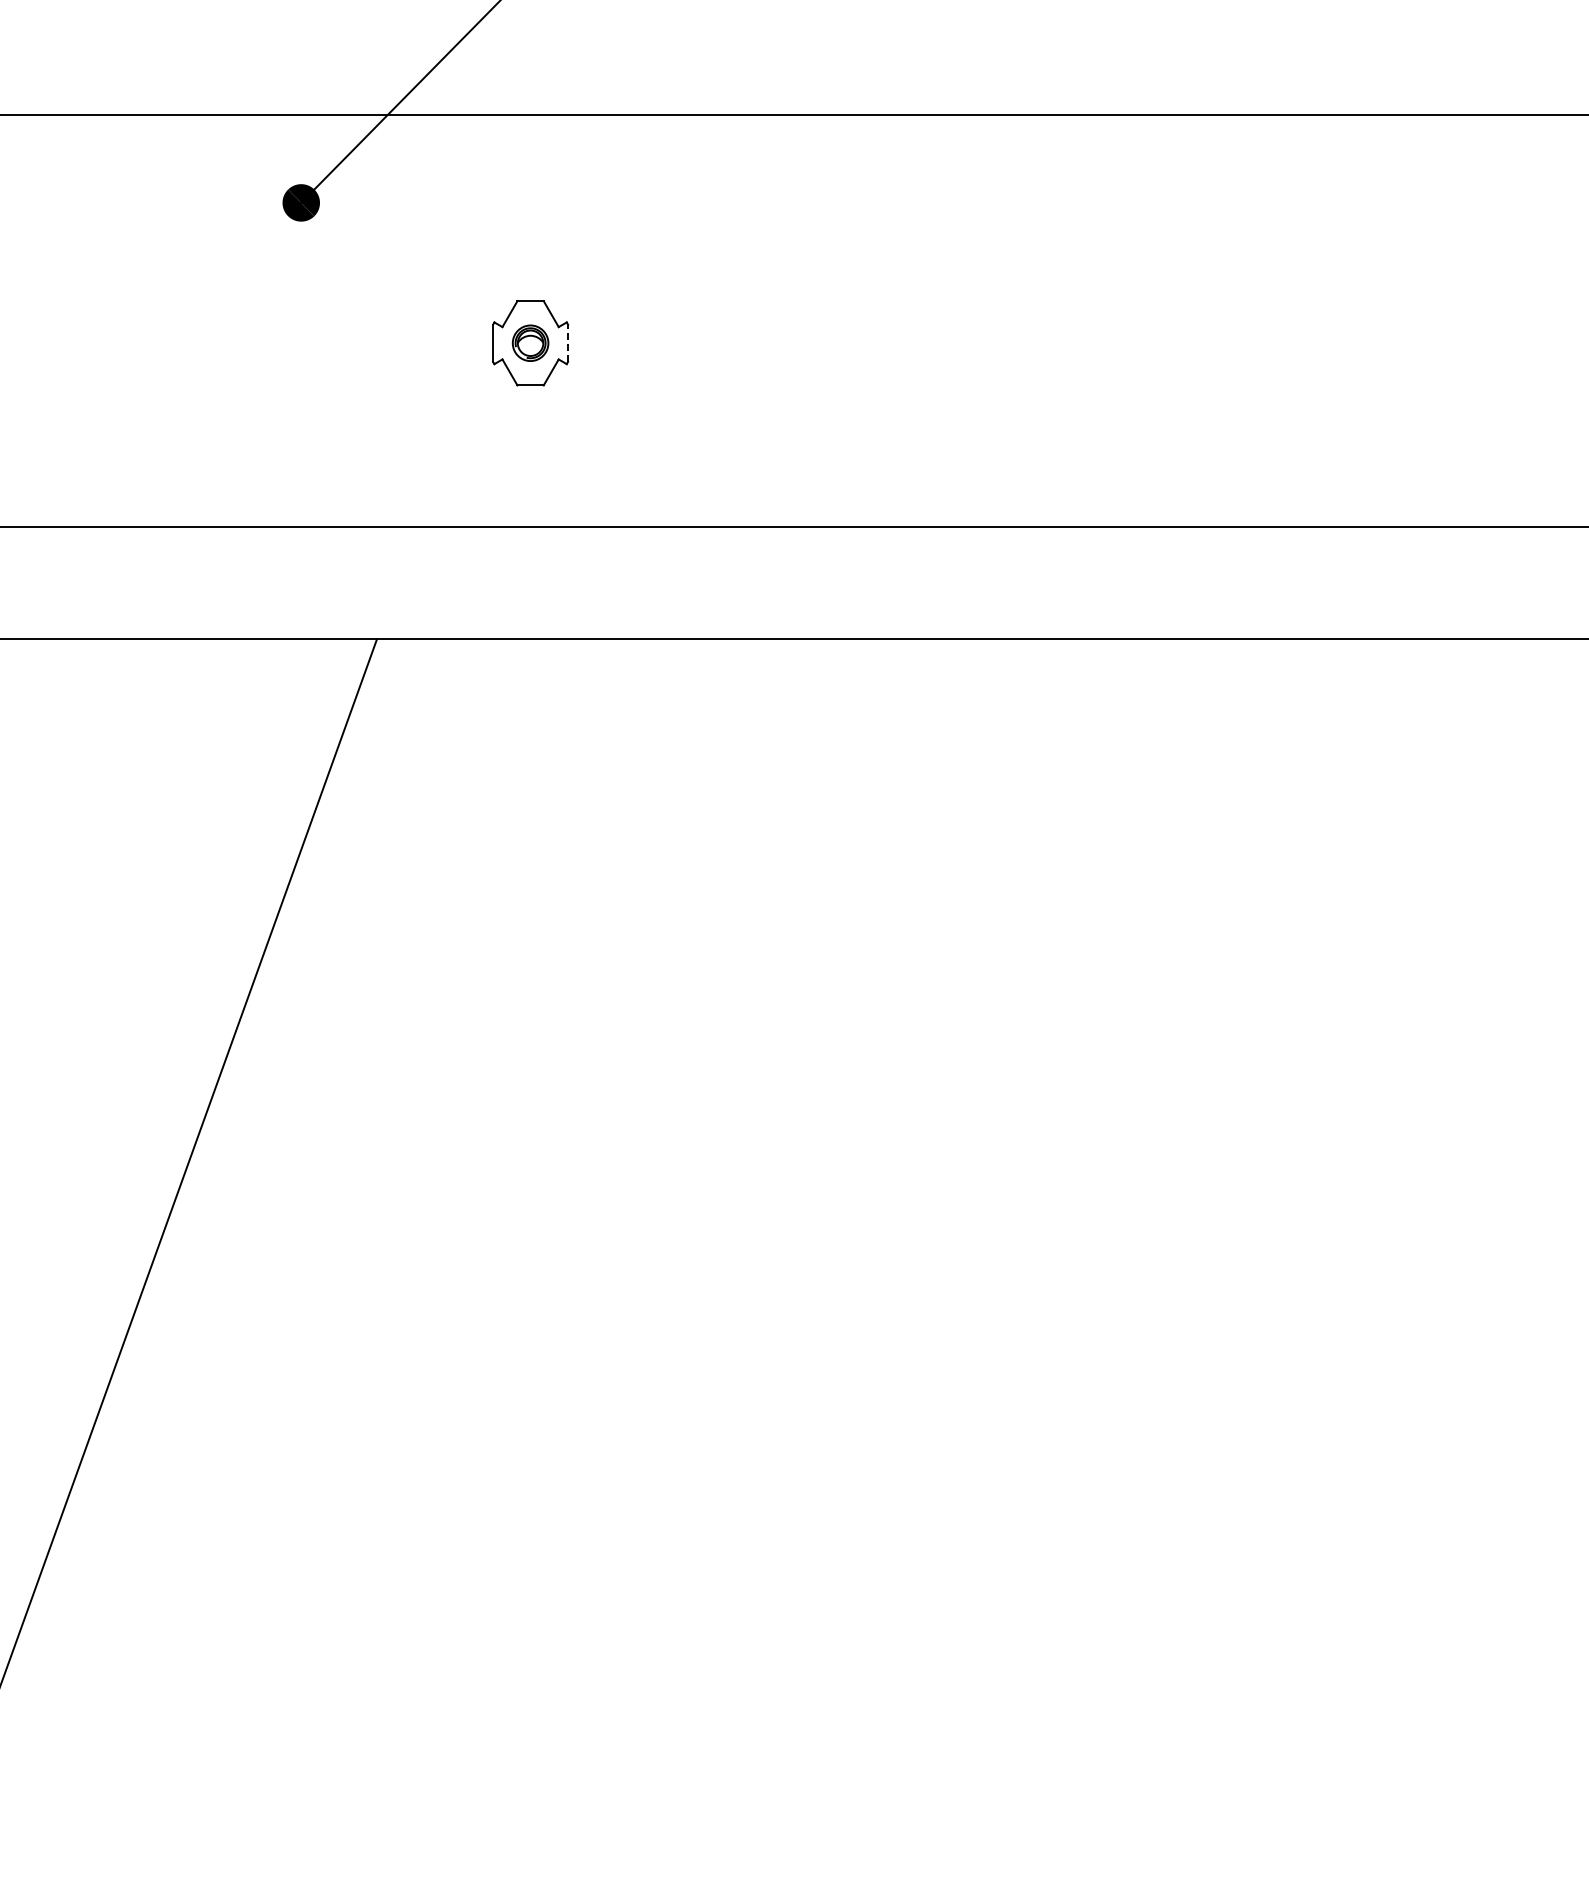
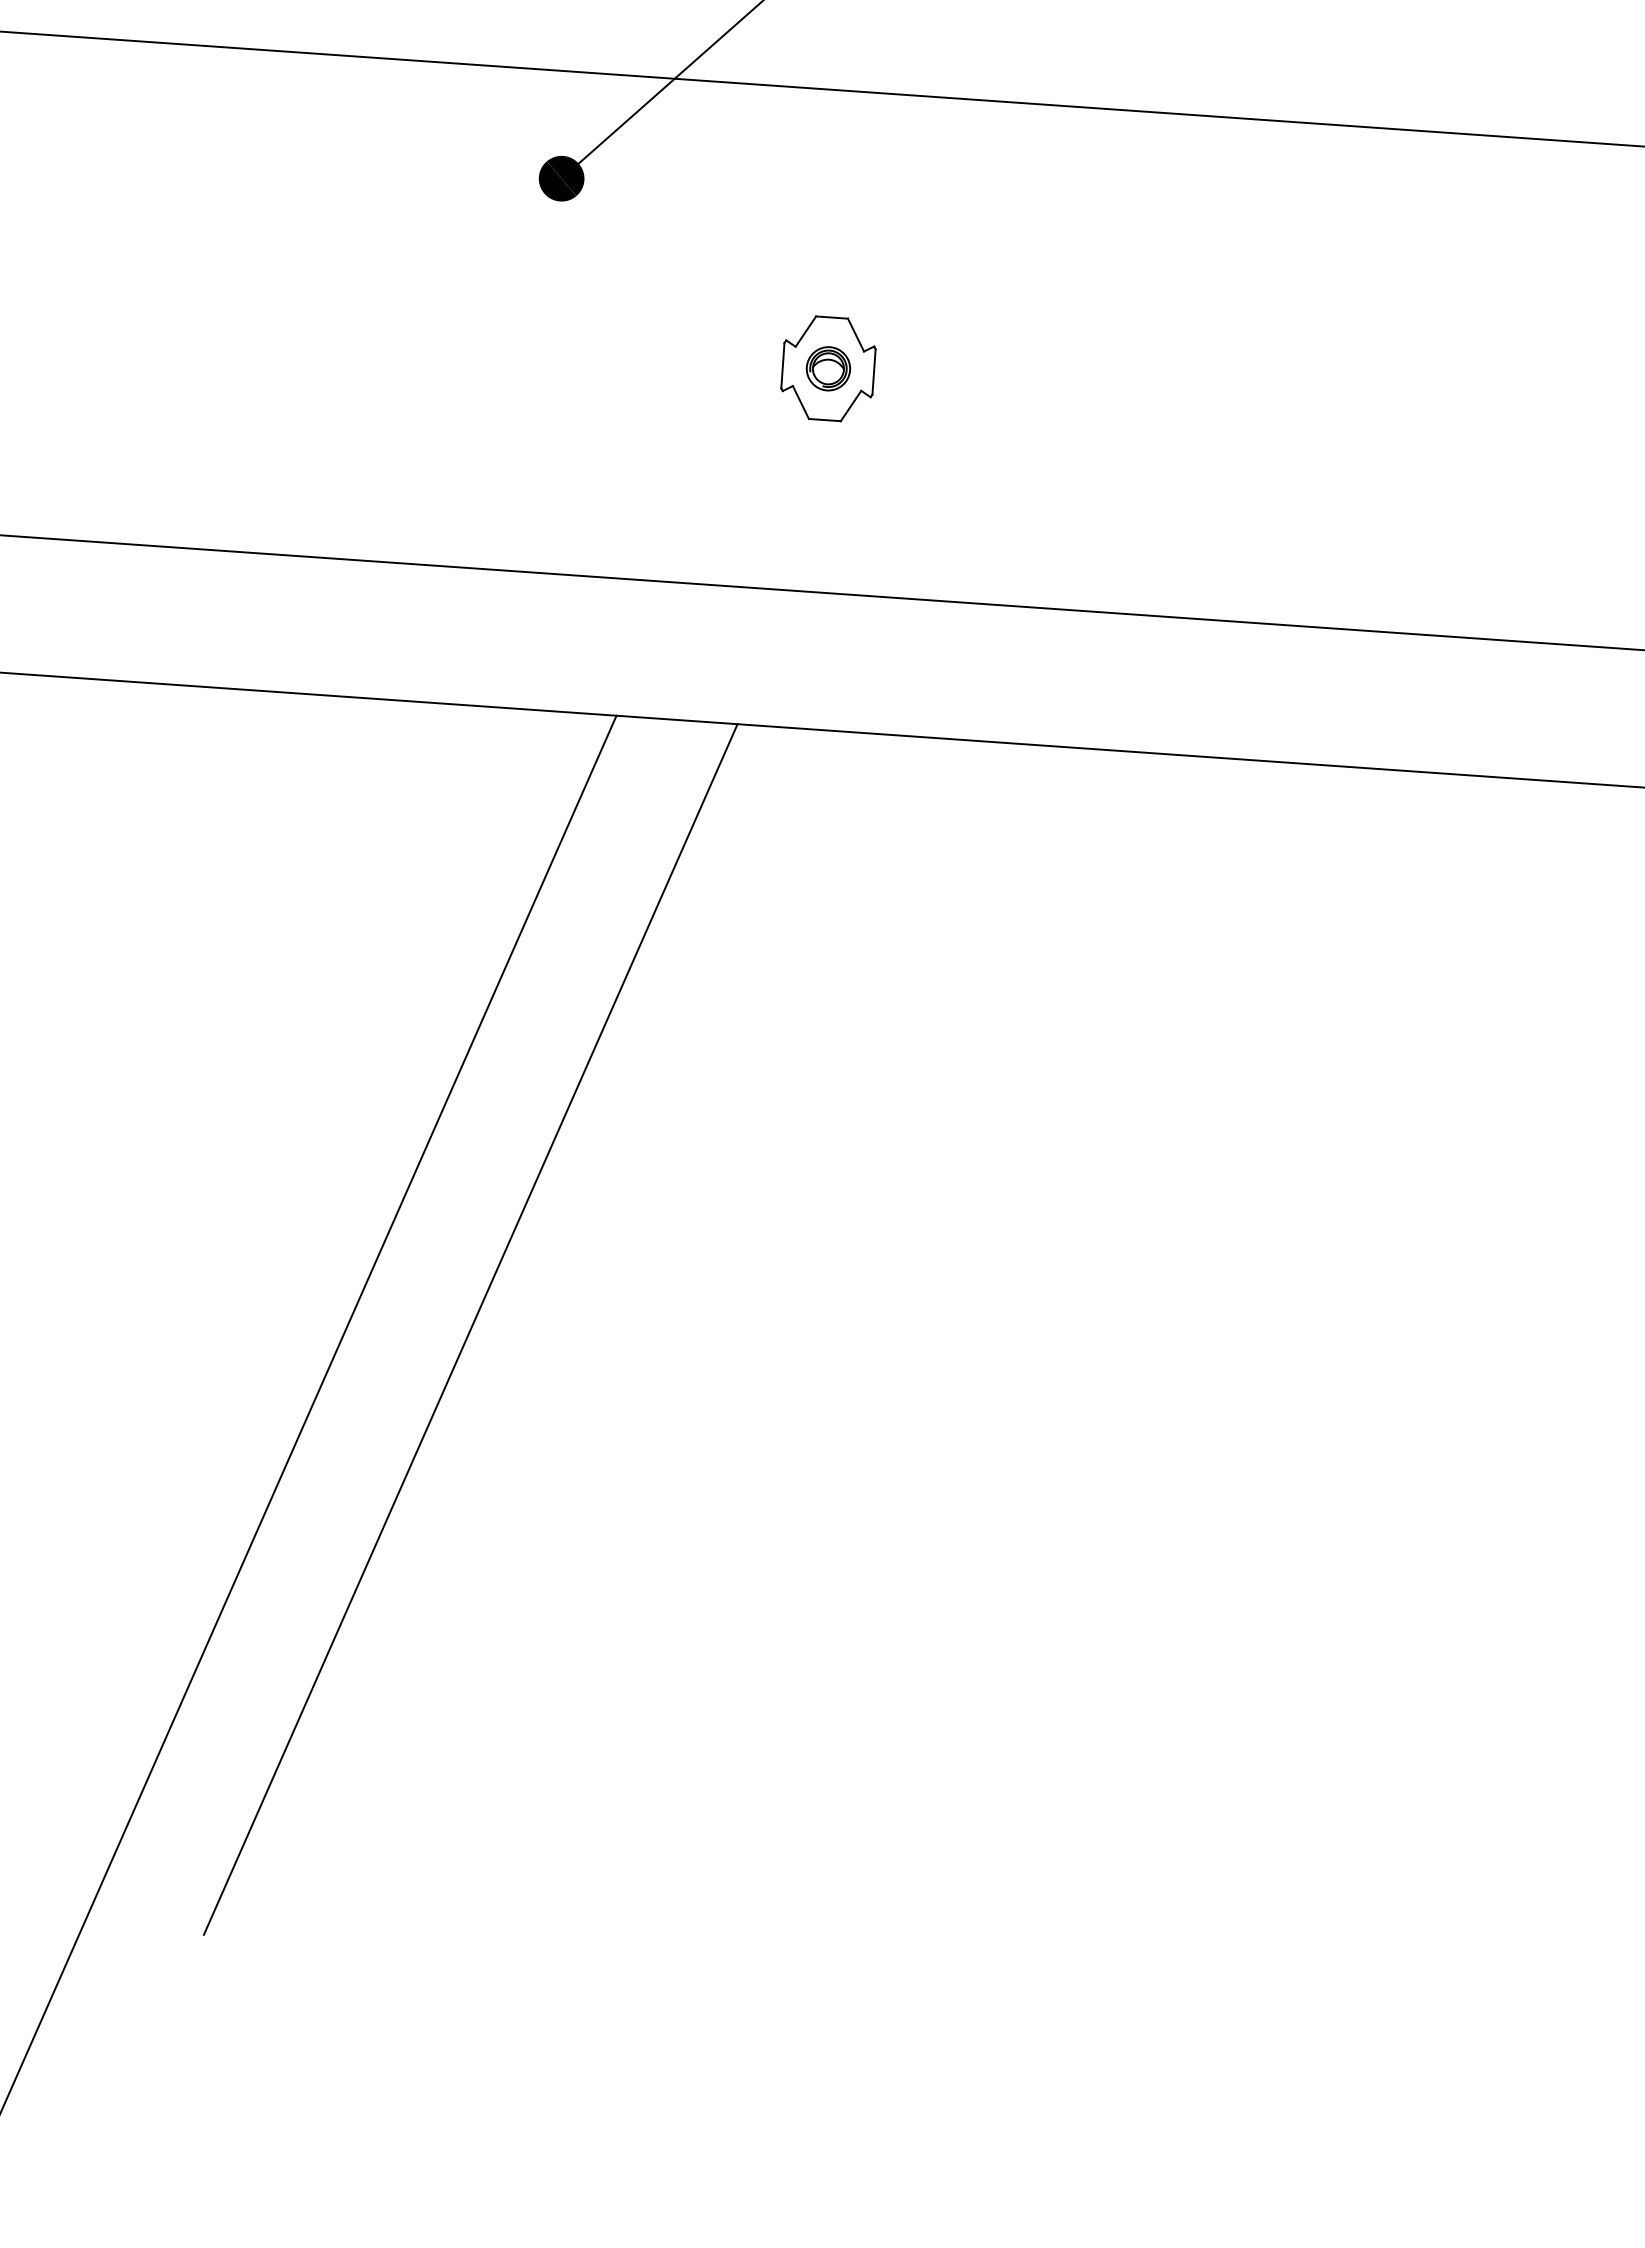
line: (568, 343) -> (874, 372), dashed -> solid
line: (292, 1150) -> (470, 1329), added

